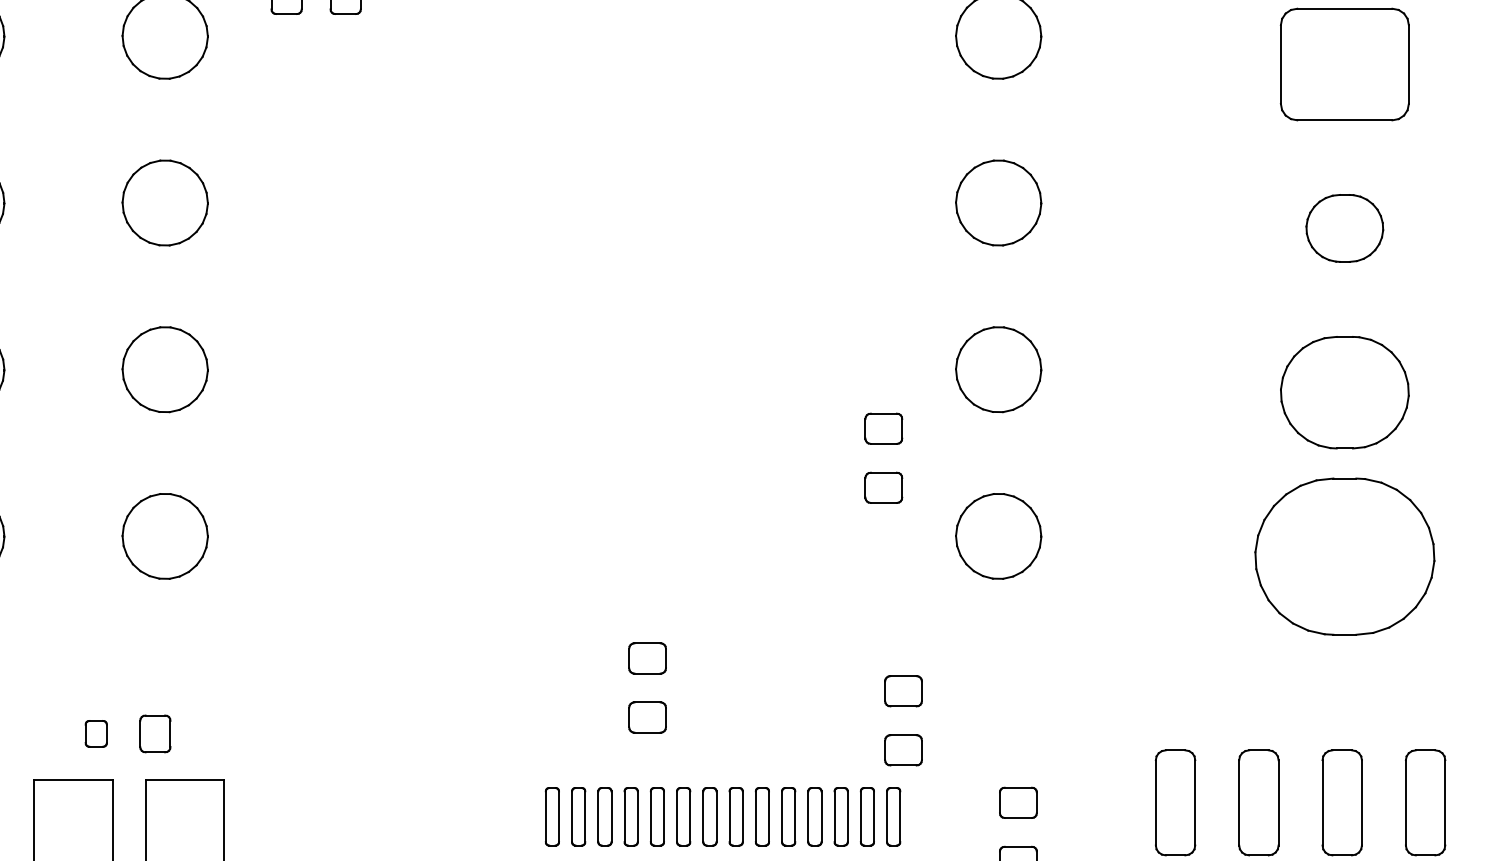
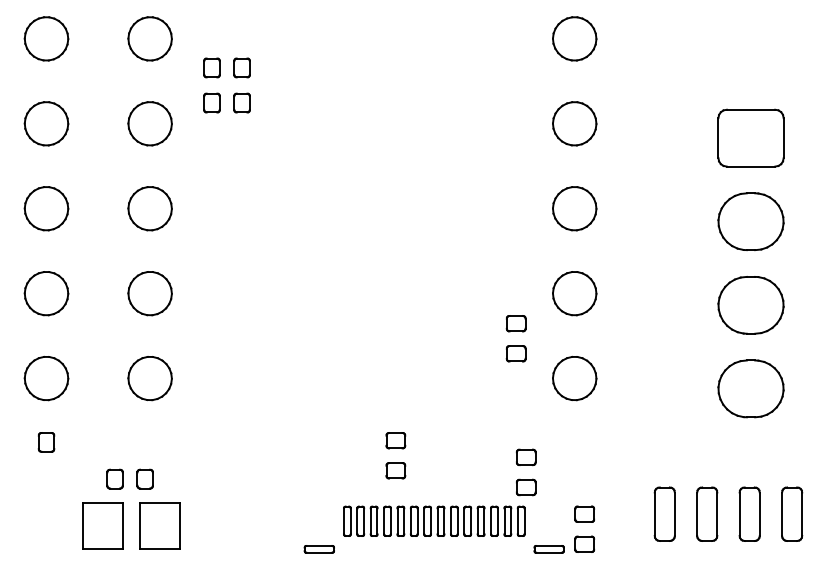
part: (1343, 228) -> (750, 221), size x1.67
part: (1343, 555) -> (750, 388), size x0.71
part: (95, 732) -> (114, 478), size x1.43

